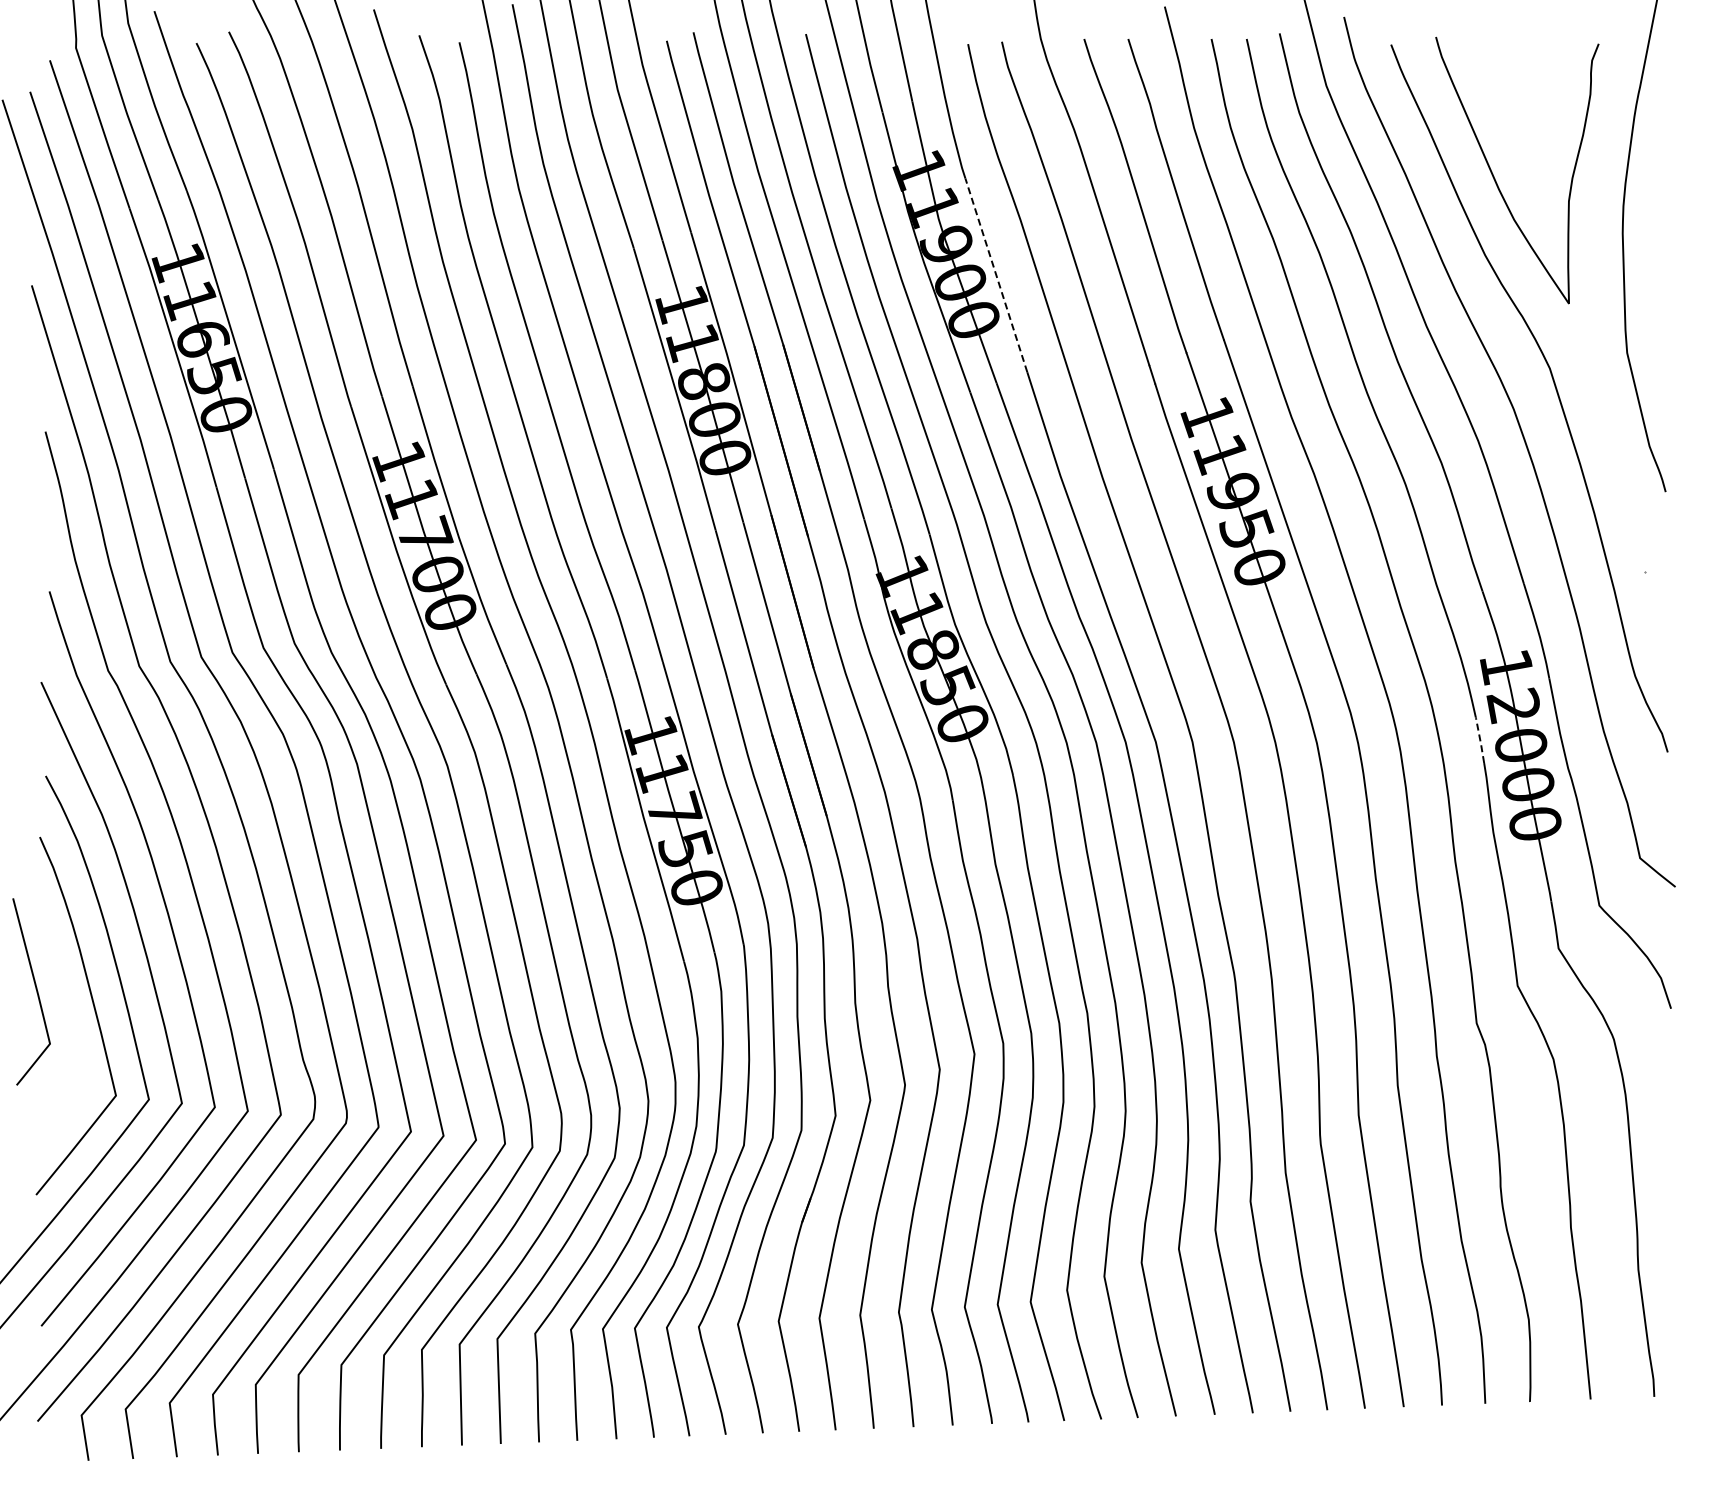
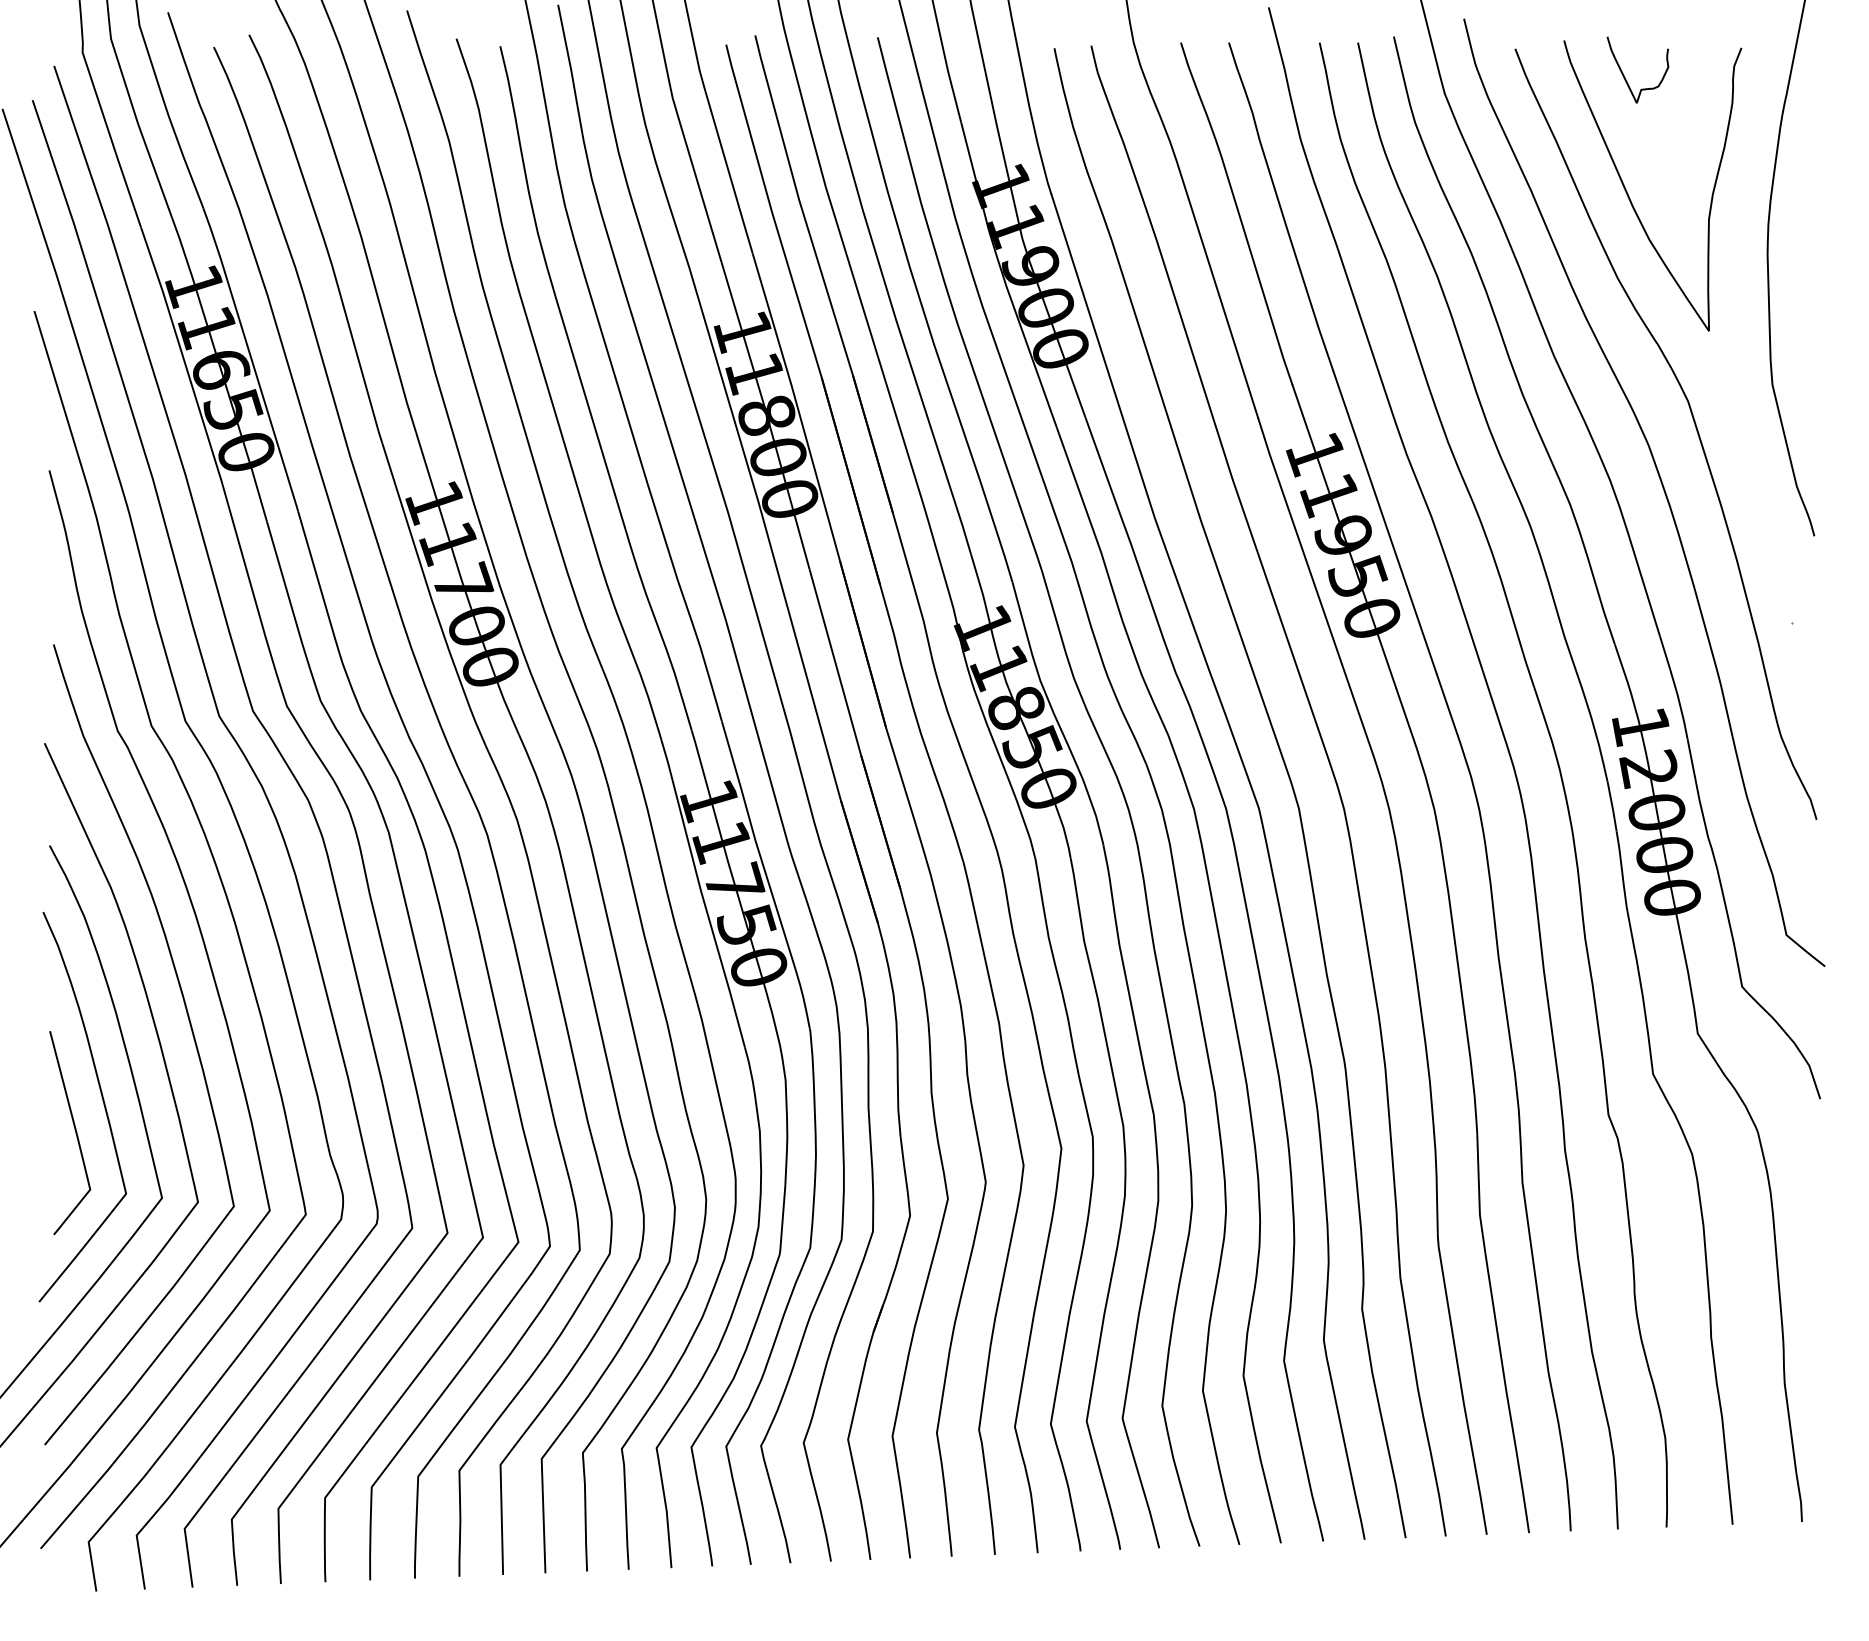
curve: (1491, 68) -> (1624, 74), added
line: (996, 275) -> (1085, 300), dashed -> solid
line: (1480, 739) -> (1612, 805), dashed -> solid
curve: (35, 989) -> (74, 1130), moved

